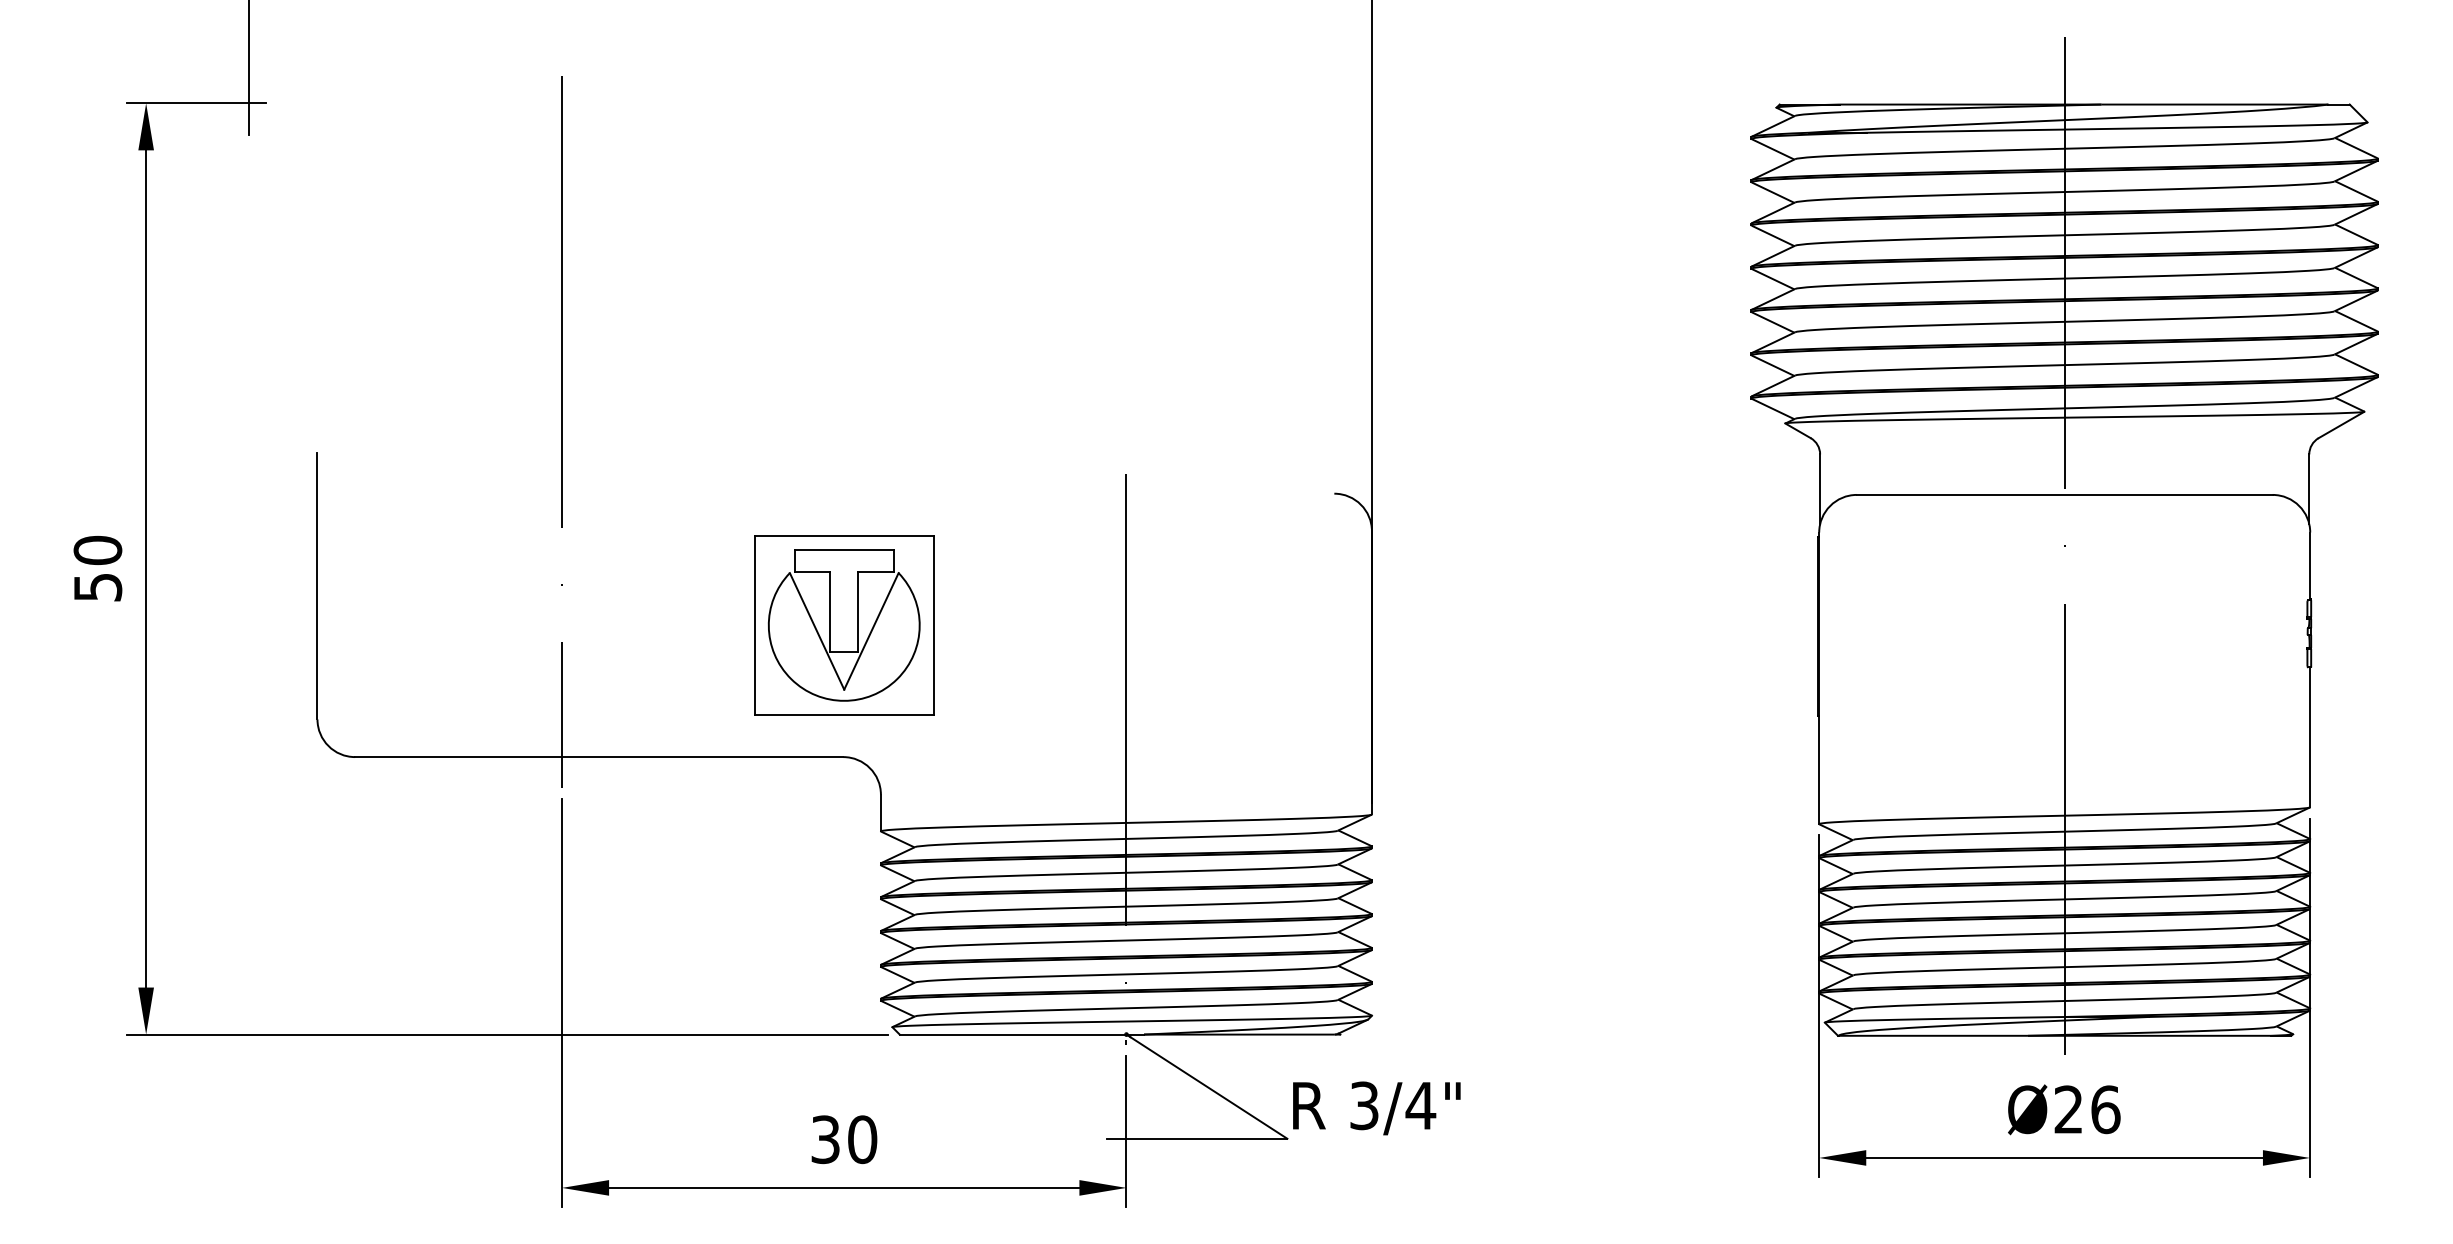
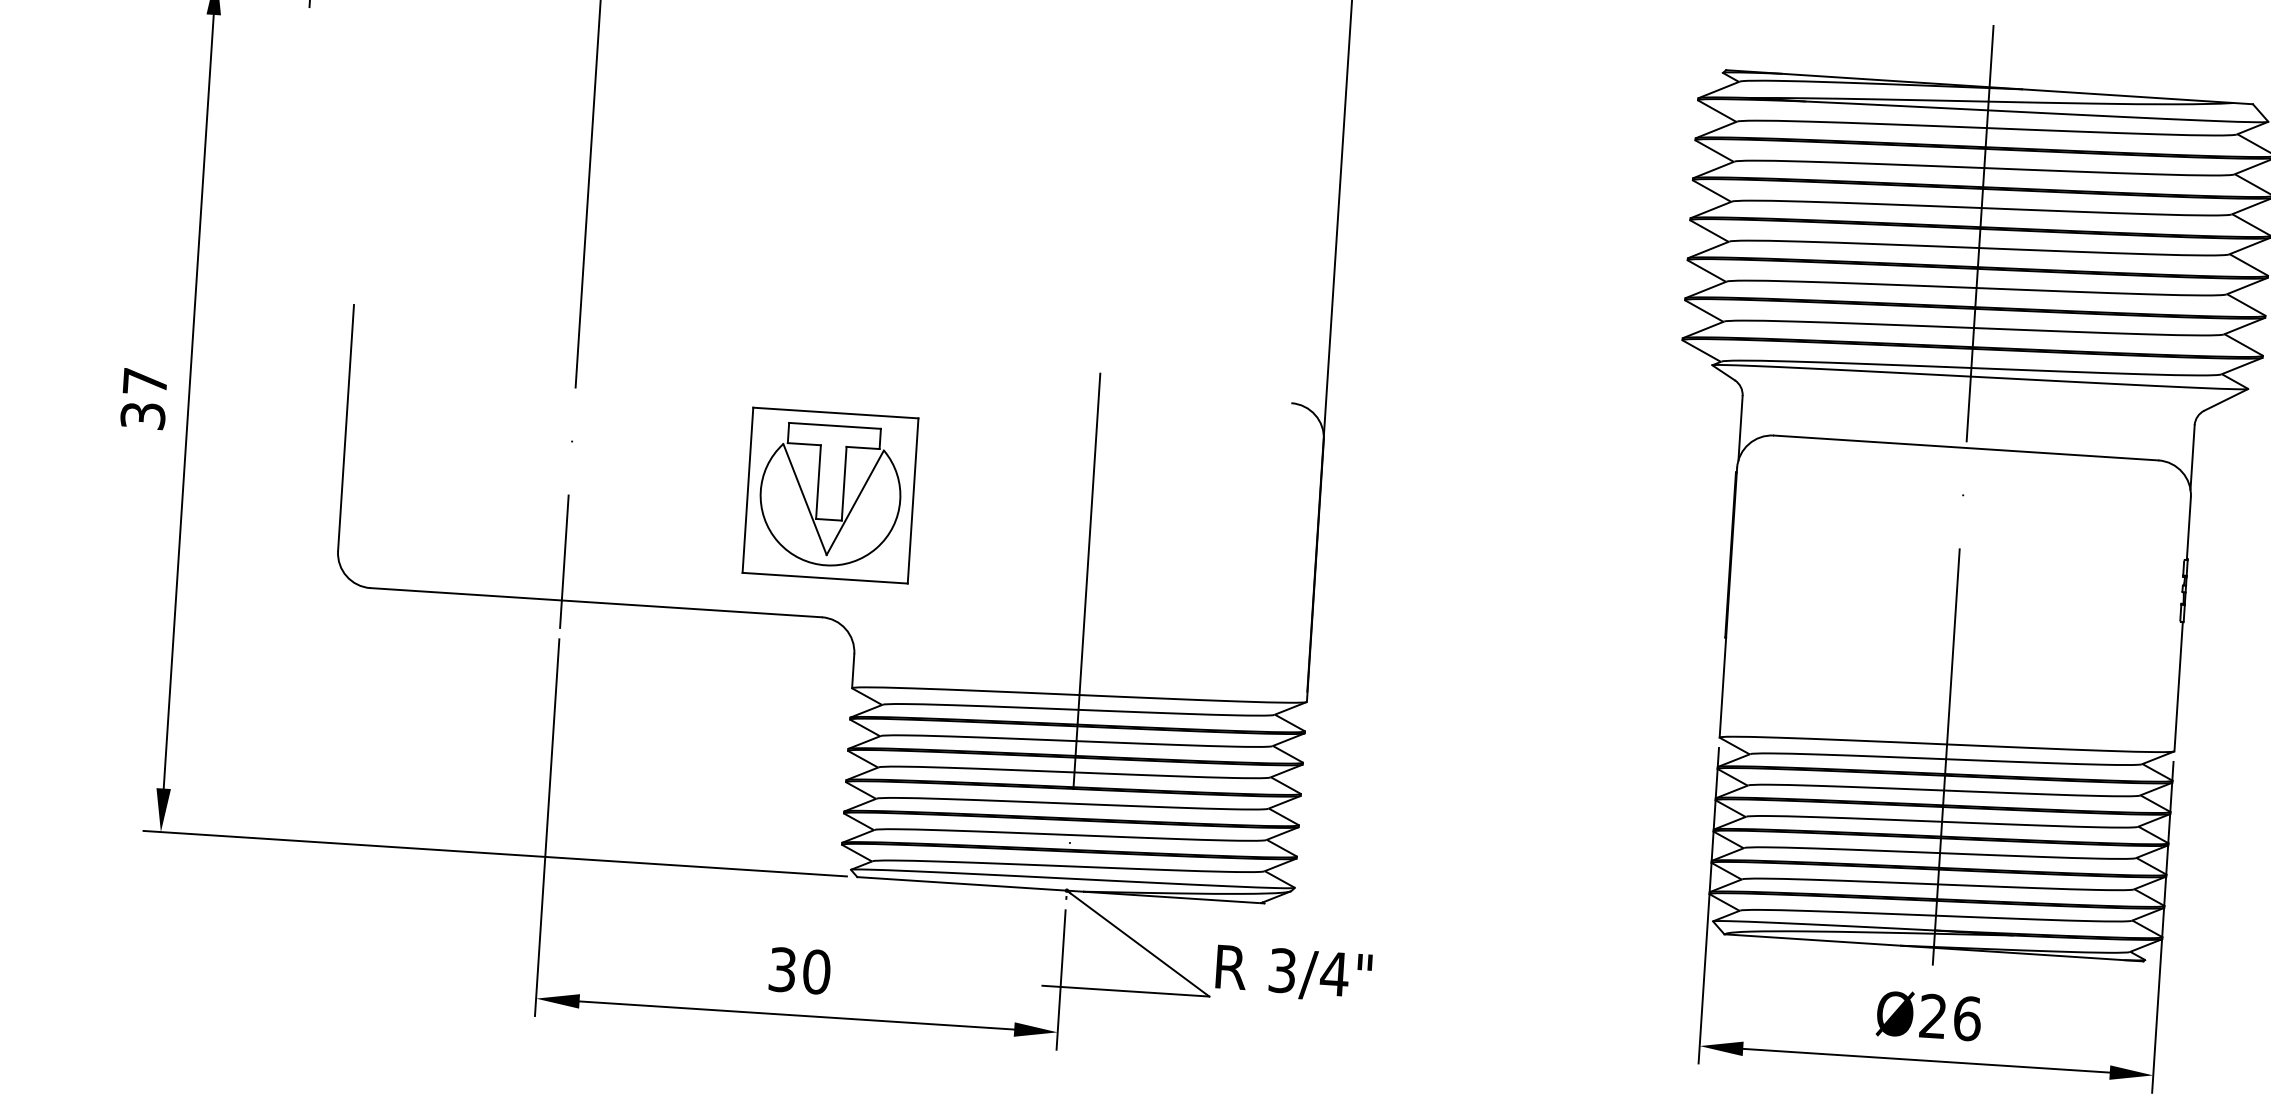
text: (97, 568) -> (143, 398), 50 -> 37

